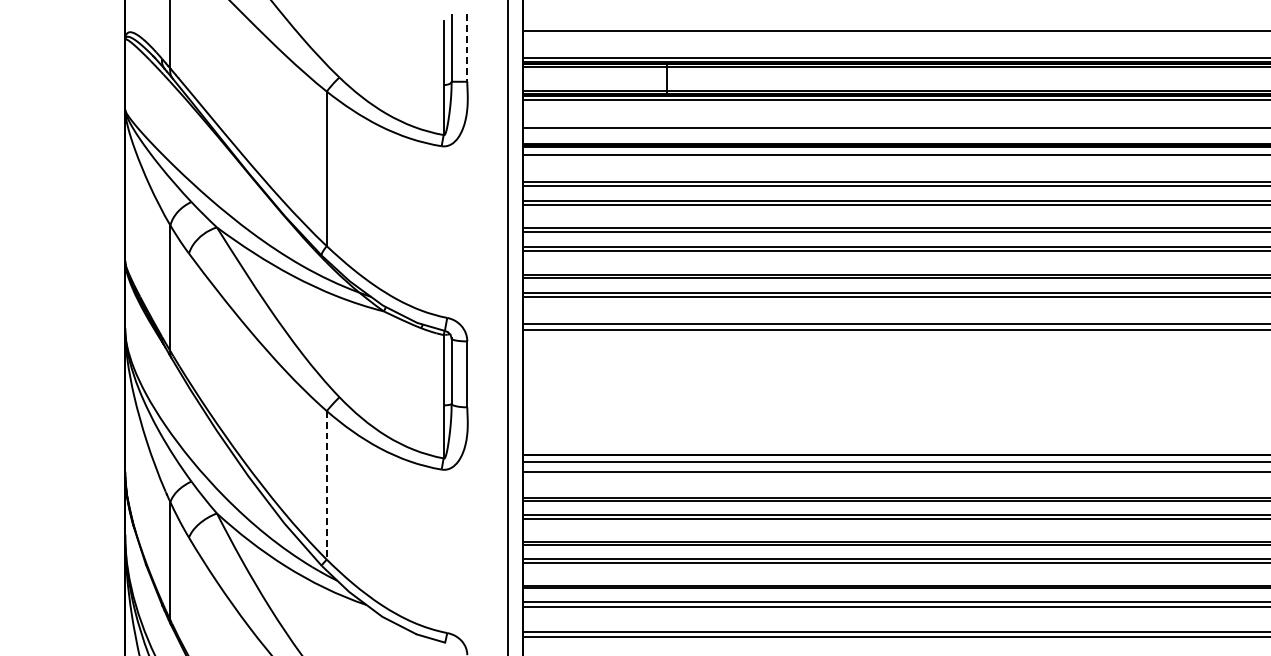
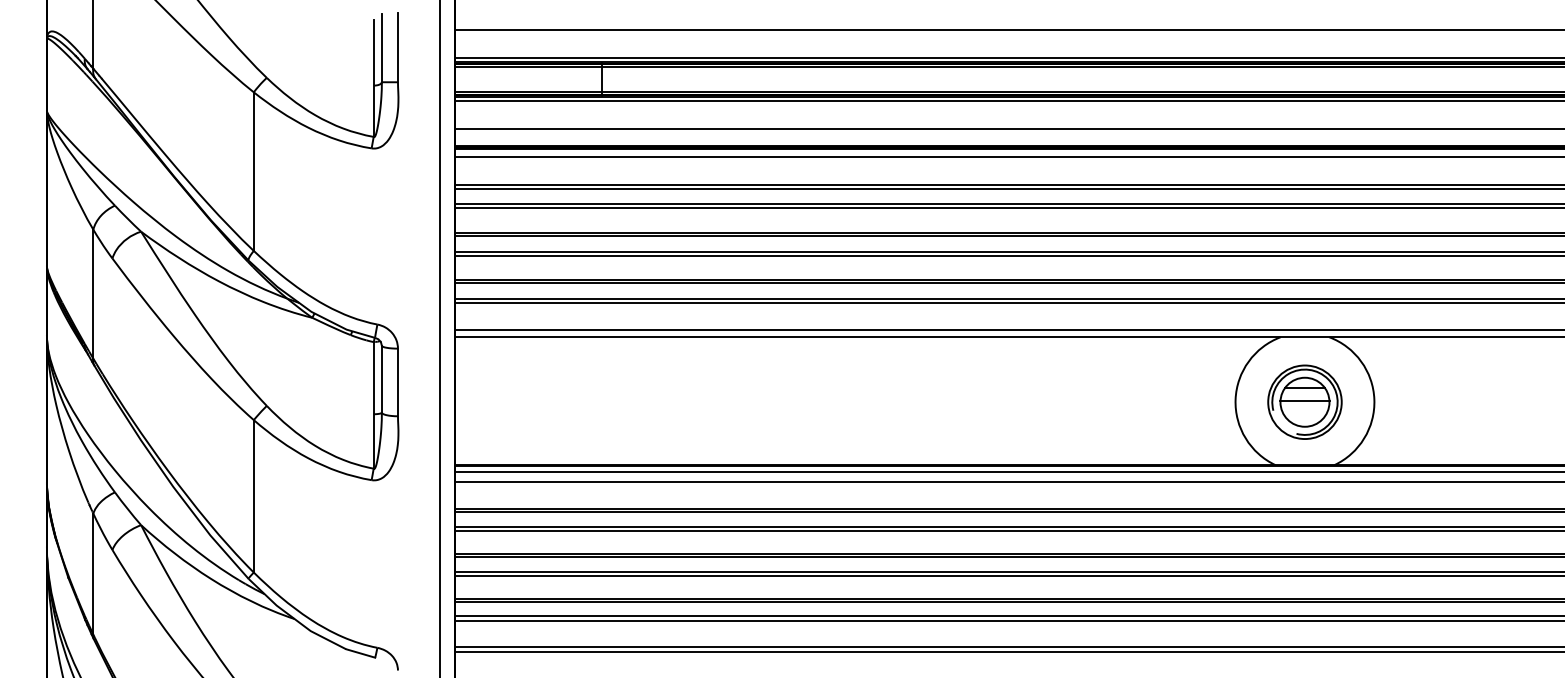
line: (466, 47) -> (397, 47), dashed -> solid
line: (326, 485) -> (253, 496), dashed -> solid

